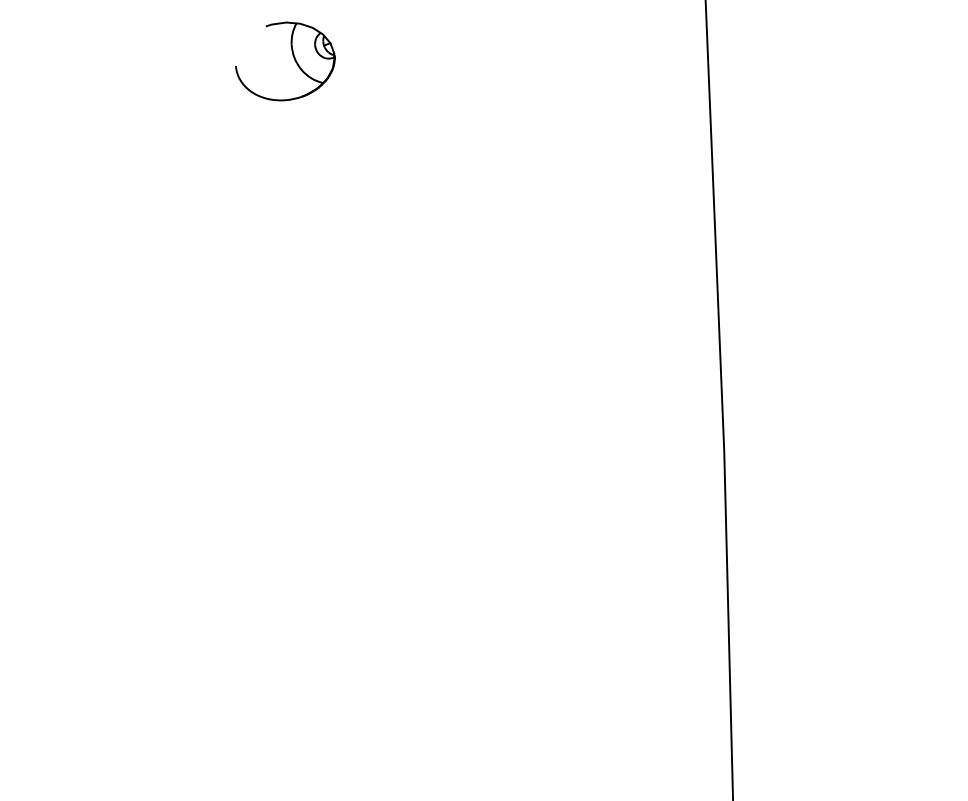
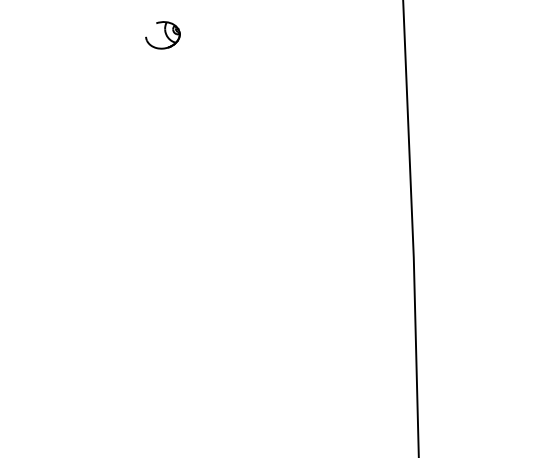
part: (284, 61) -> (162, 35), size x0.6

